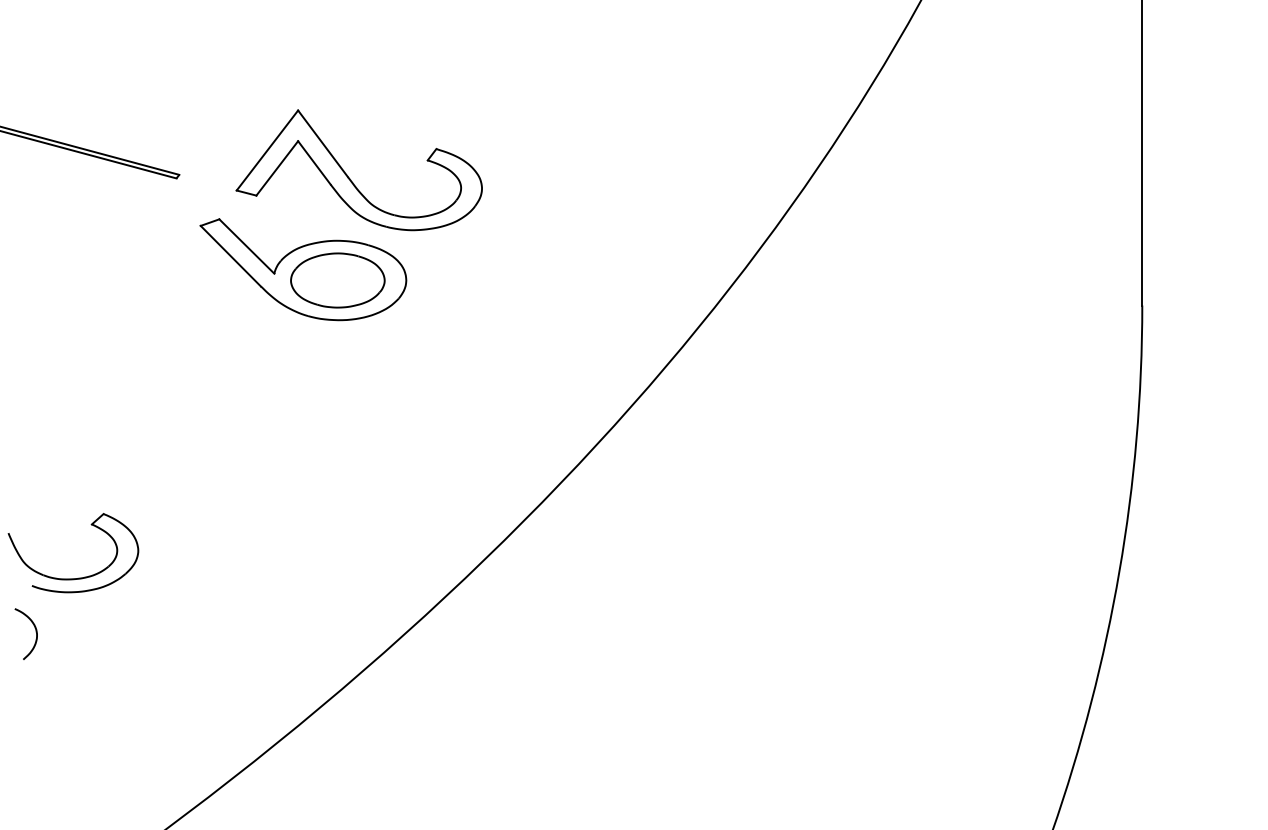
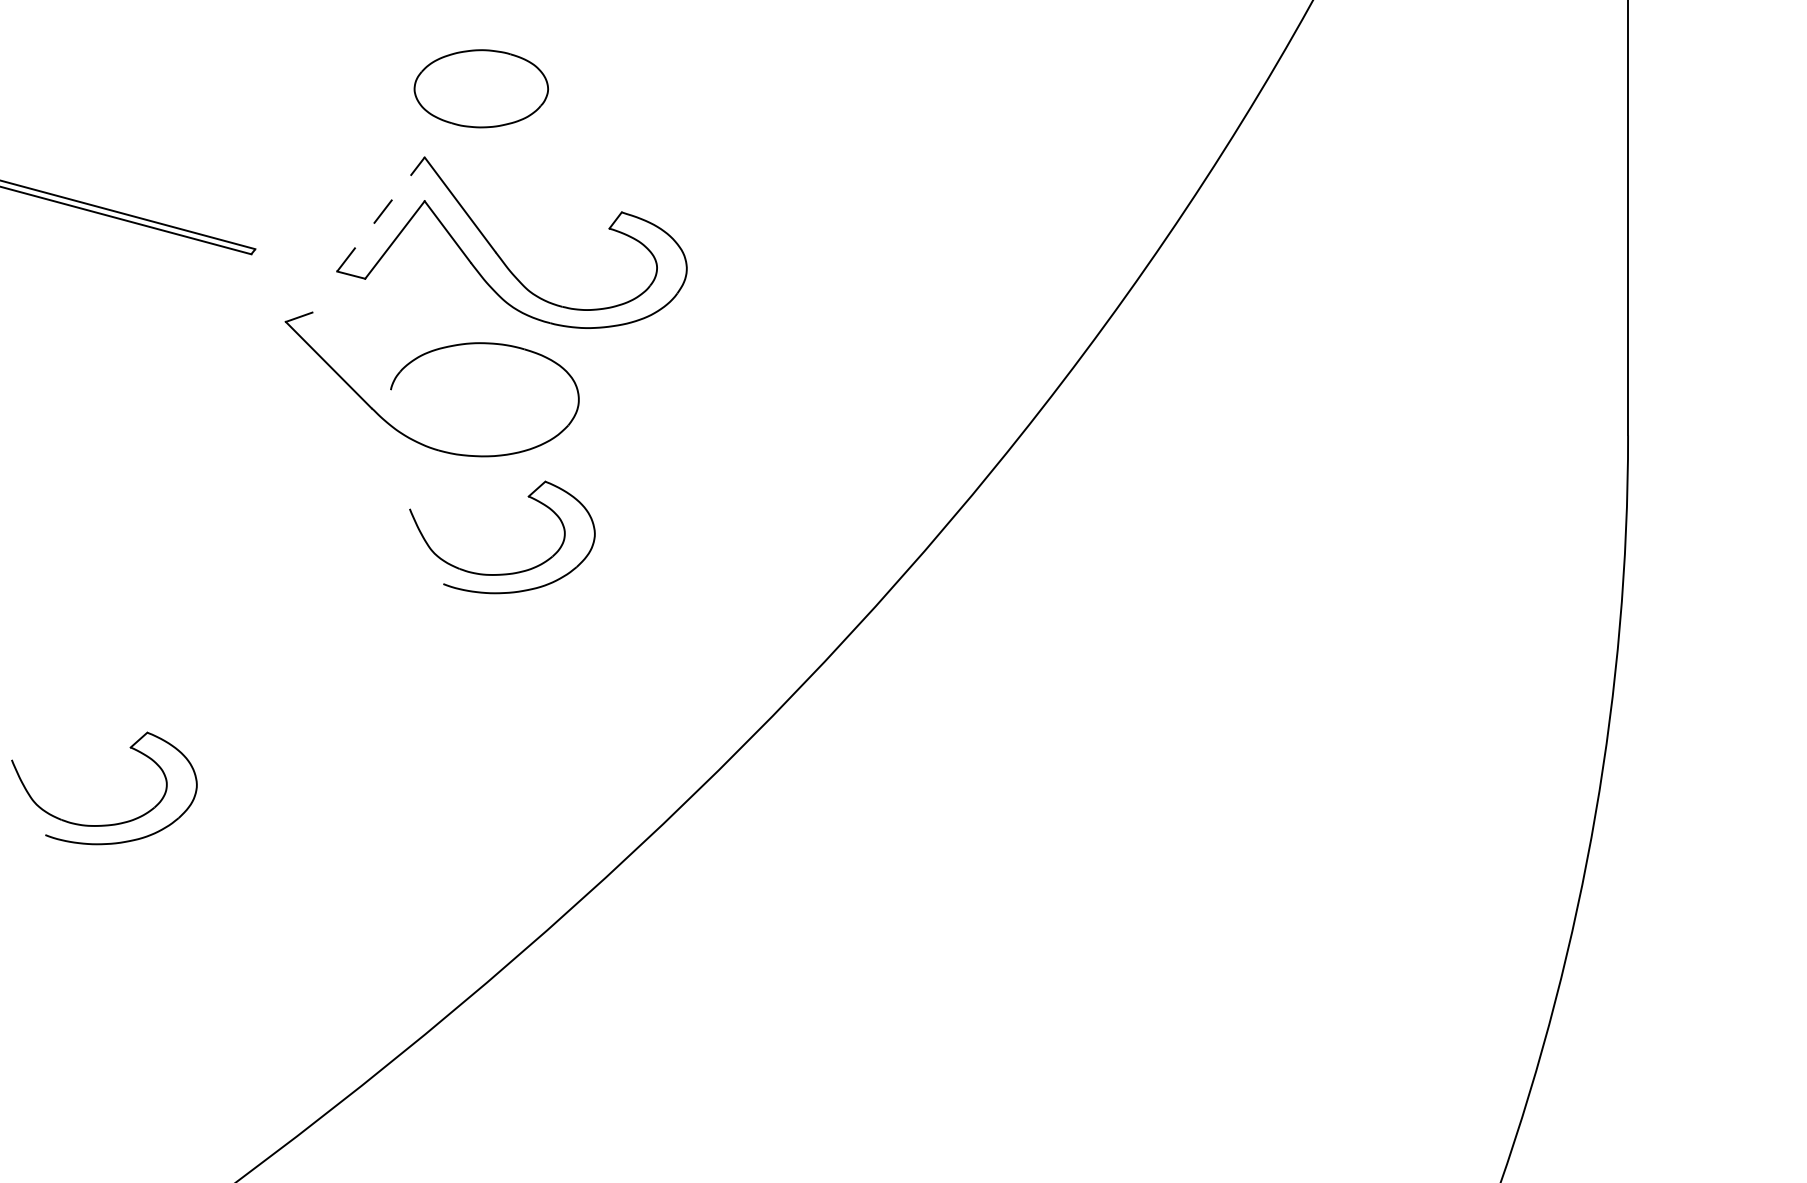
line: (267, 150) -> (380, 214), solid -> dashed
line: (246, 246) -> (351, 351), removed
part: (337, 280) -> (480, 88), moved
part: (352, 402) -> (502, 573), added
curve: (35, 631) -> (50, 899), removed

